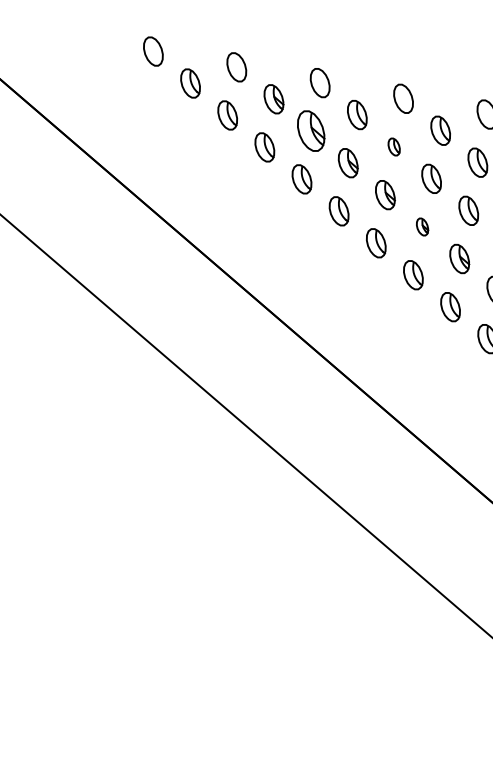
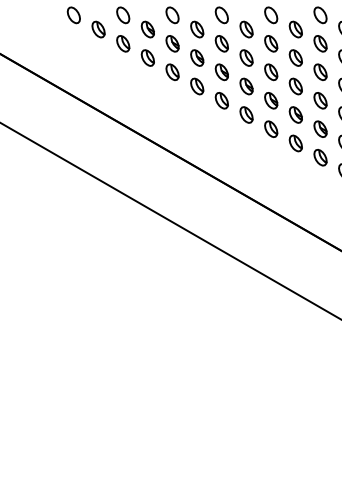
part: (311, 130) -> (172, 43), size x0.71
part: (393, 146) -> (221, 43), size x1.67
part: (422, 226) -> (246, 86), size x1.67

